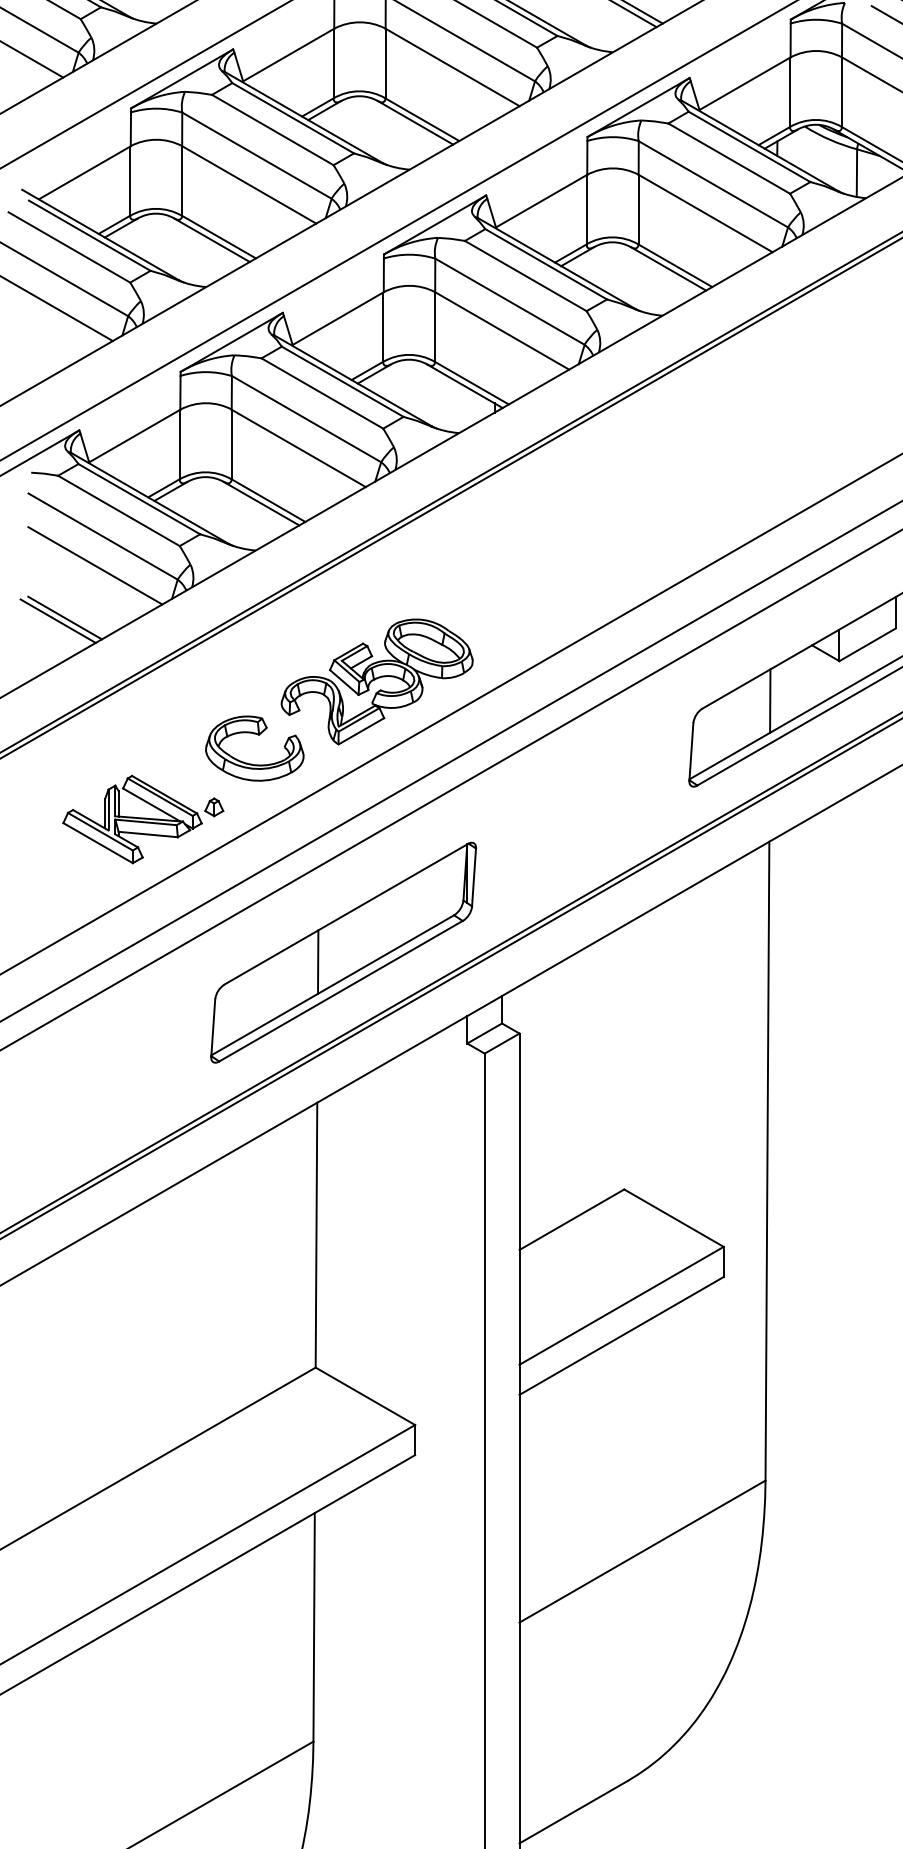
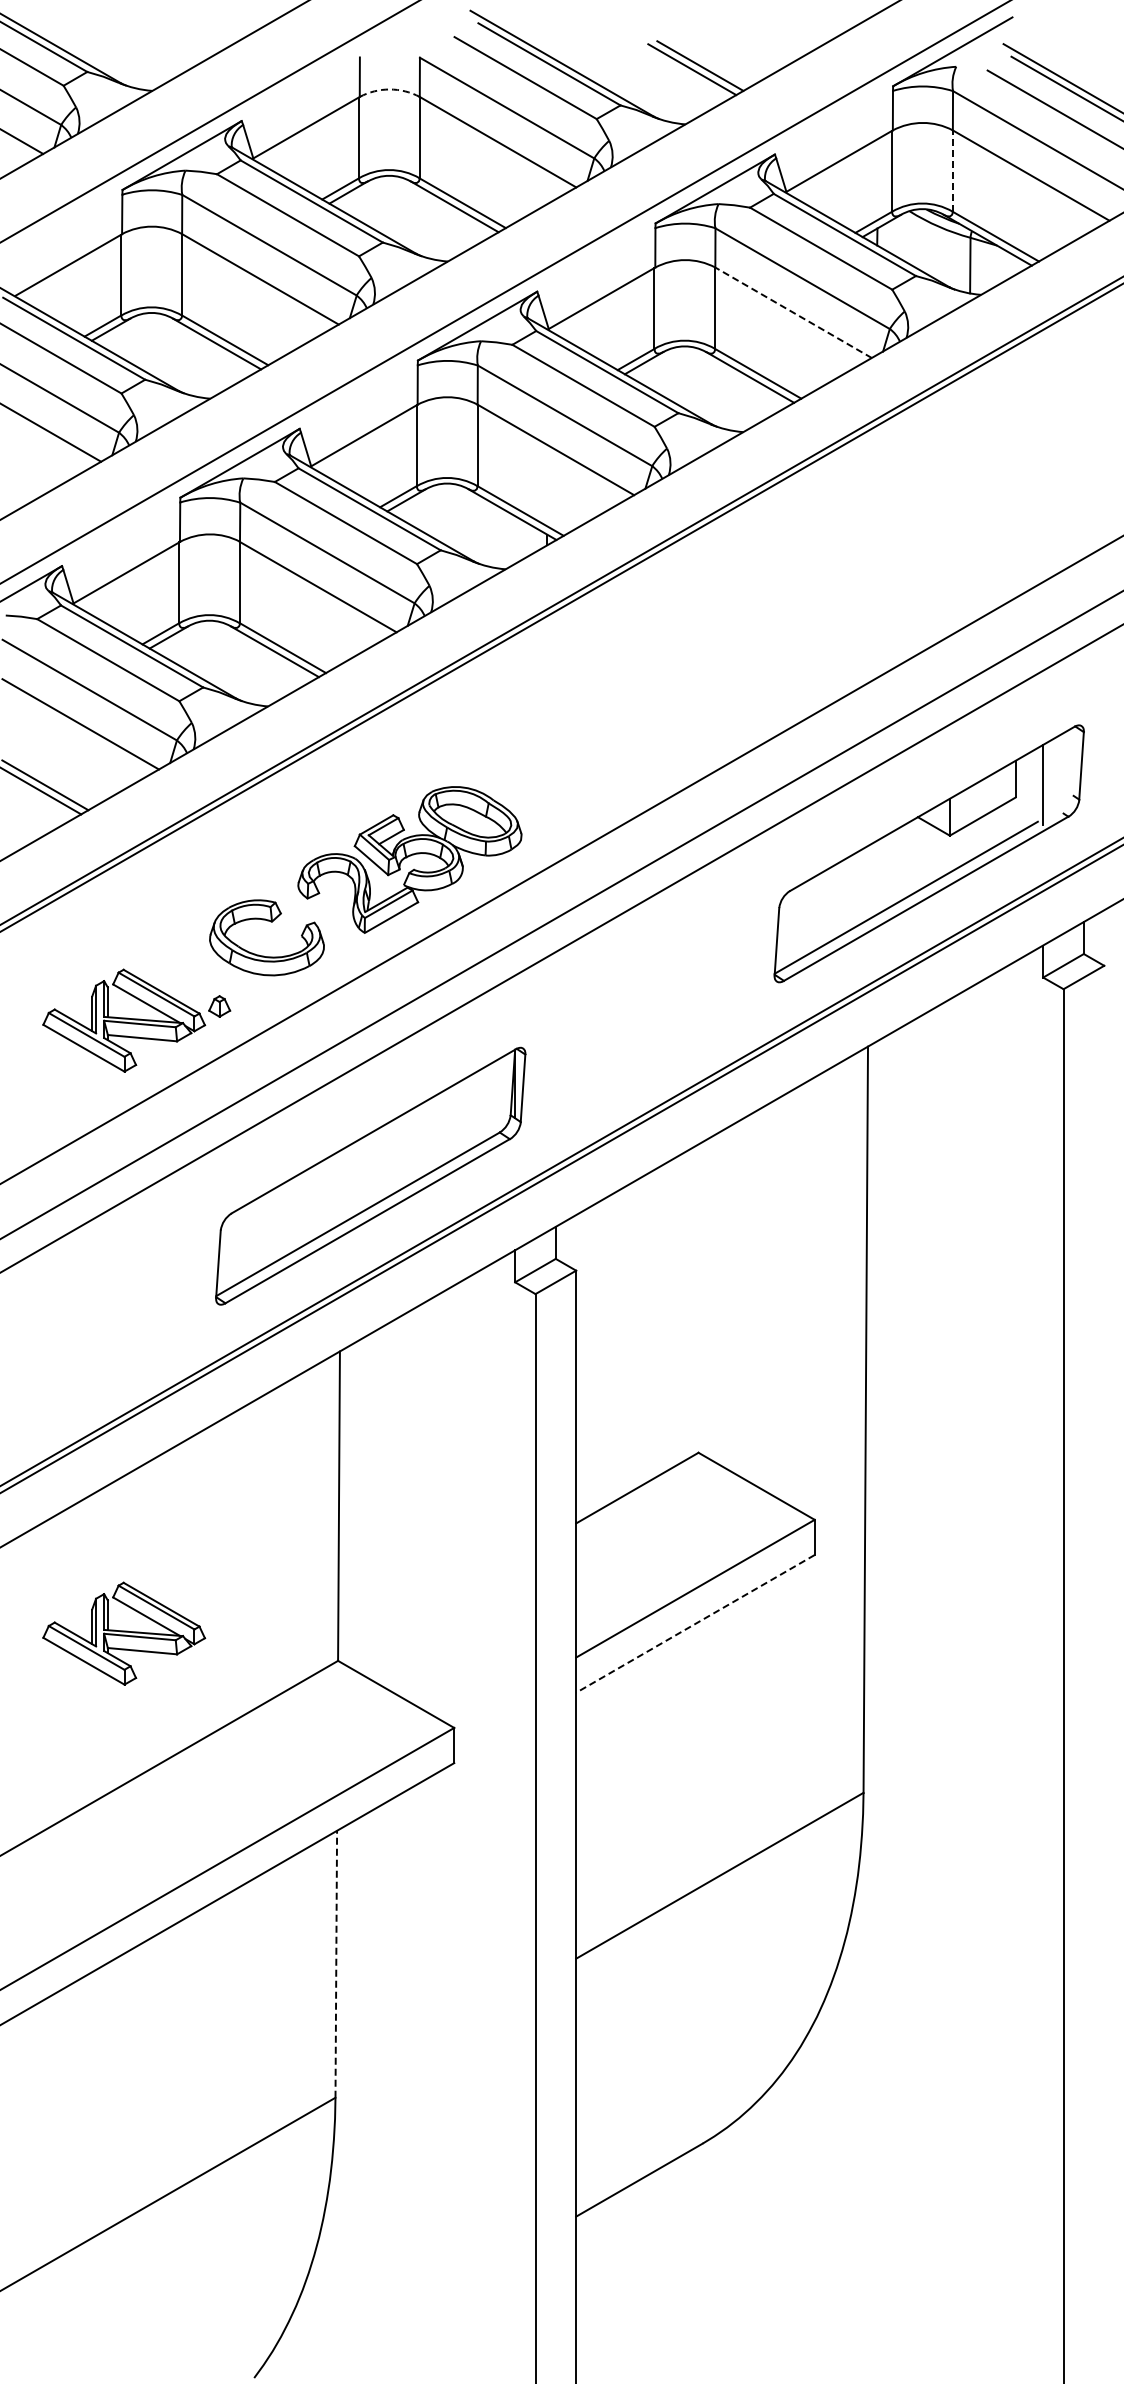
arc: (359, 22) -> (389, 89), solid -> dashed
line: (841, 92) -> (952, 171), solid -> dashed
line: (705, 213) -> (793, 312), solid -> dashed
line: (769, 701) -> (868, 882), removed
line: (317, 962) -> (340, 1187), removed
line: (621, 1335) -> (695, 1623), solid -> dashed
part: (132, 1344) -> (124, 1633), added
line: (314, 1626) -> (336, 1963), solid -> dashed

